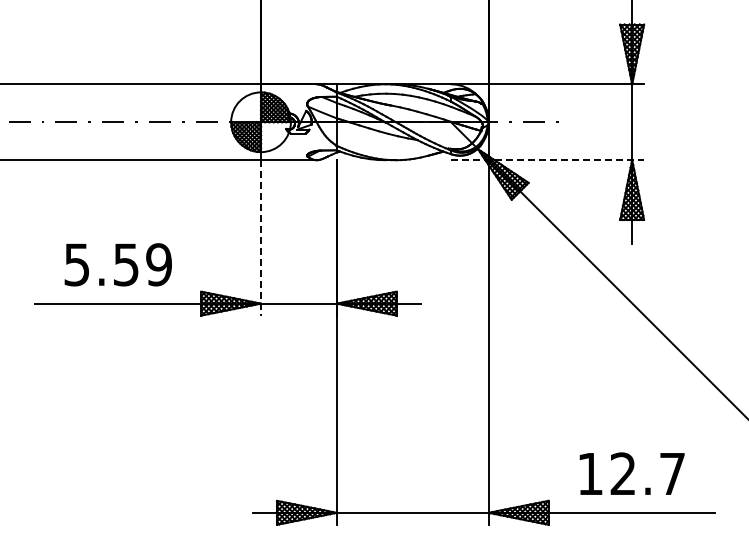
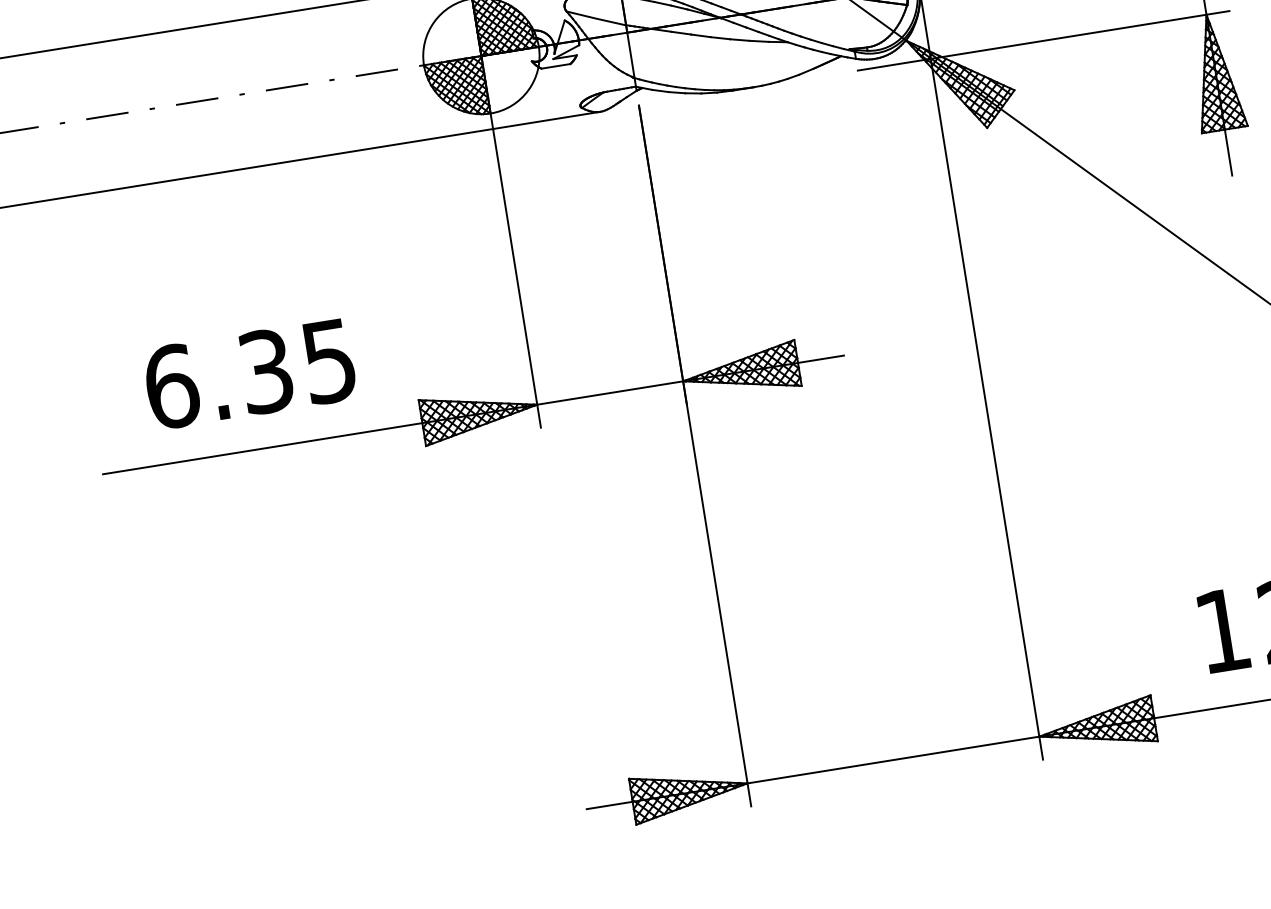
line: (547, 160) -> (1043, 41), dashed -> solid
line: (261, 237) -> (517, 277), dashed -> solid
text: (117, 264) -> (249, 373), 5.59 -> 6.35

